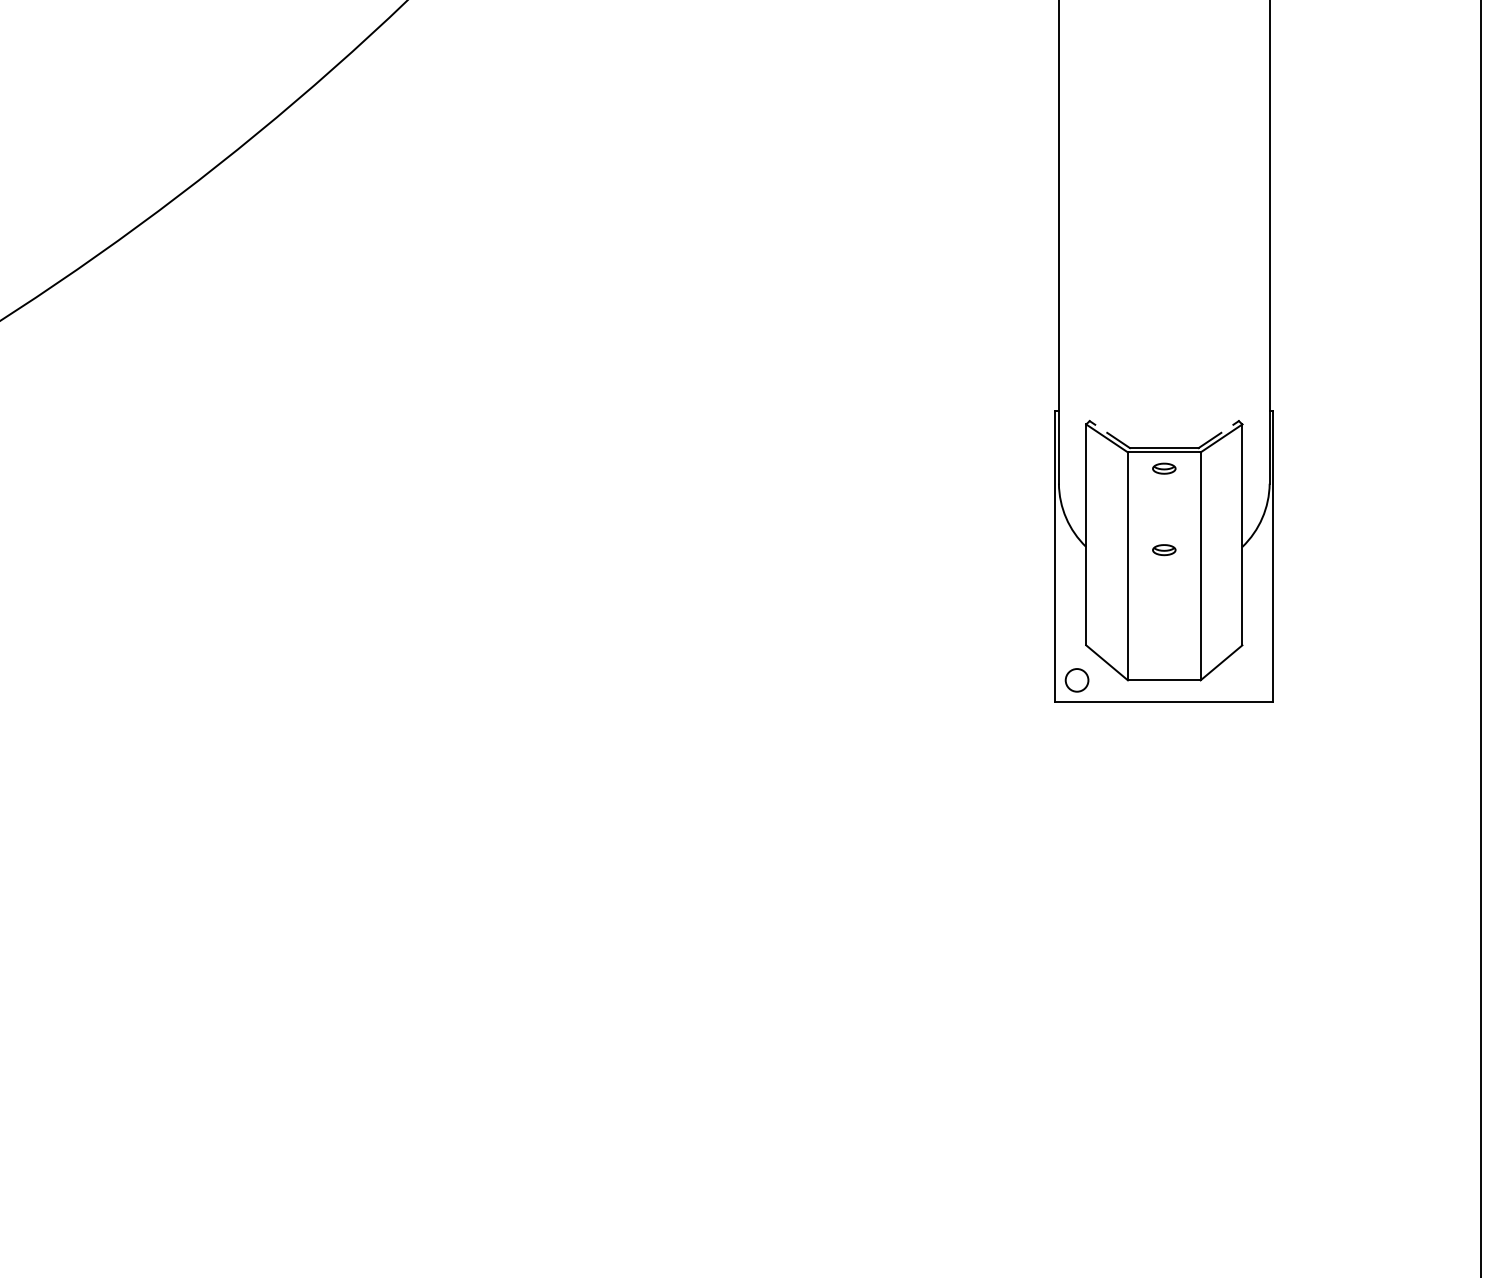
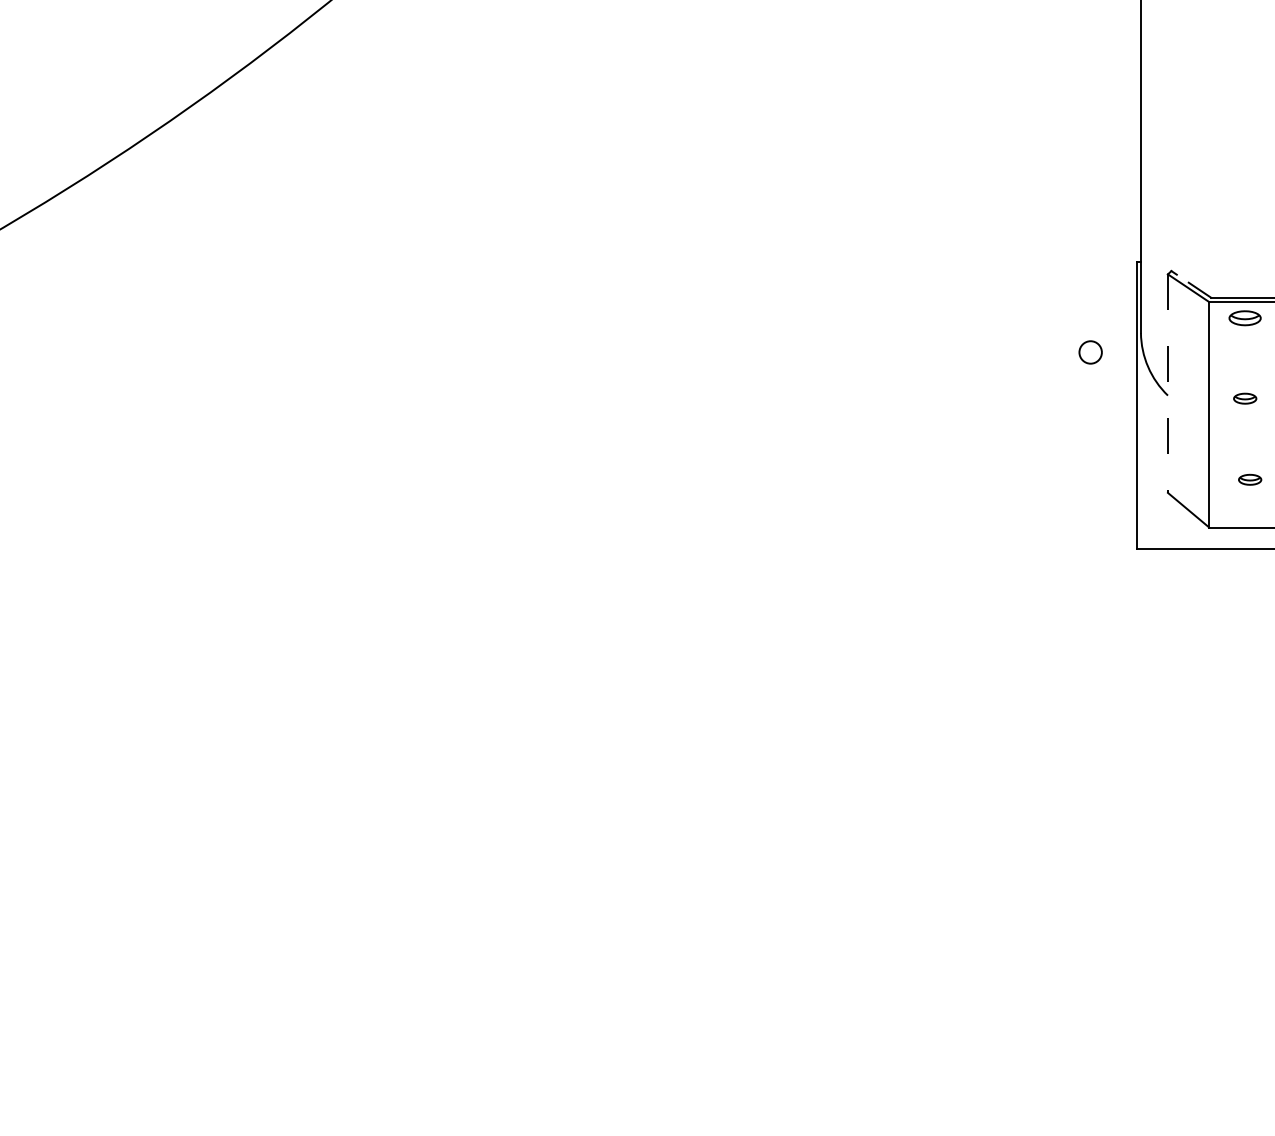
part: (1164, 468) -> (1245, 317), size x1.4
line: (1086, 535) -> (1168, 384), solid -> dashed
part: (1169, 632) -> (1250, 480), added
circle: (1076, 680) -> (1090, 352), moved

